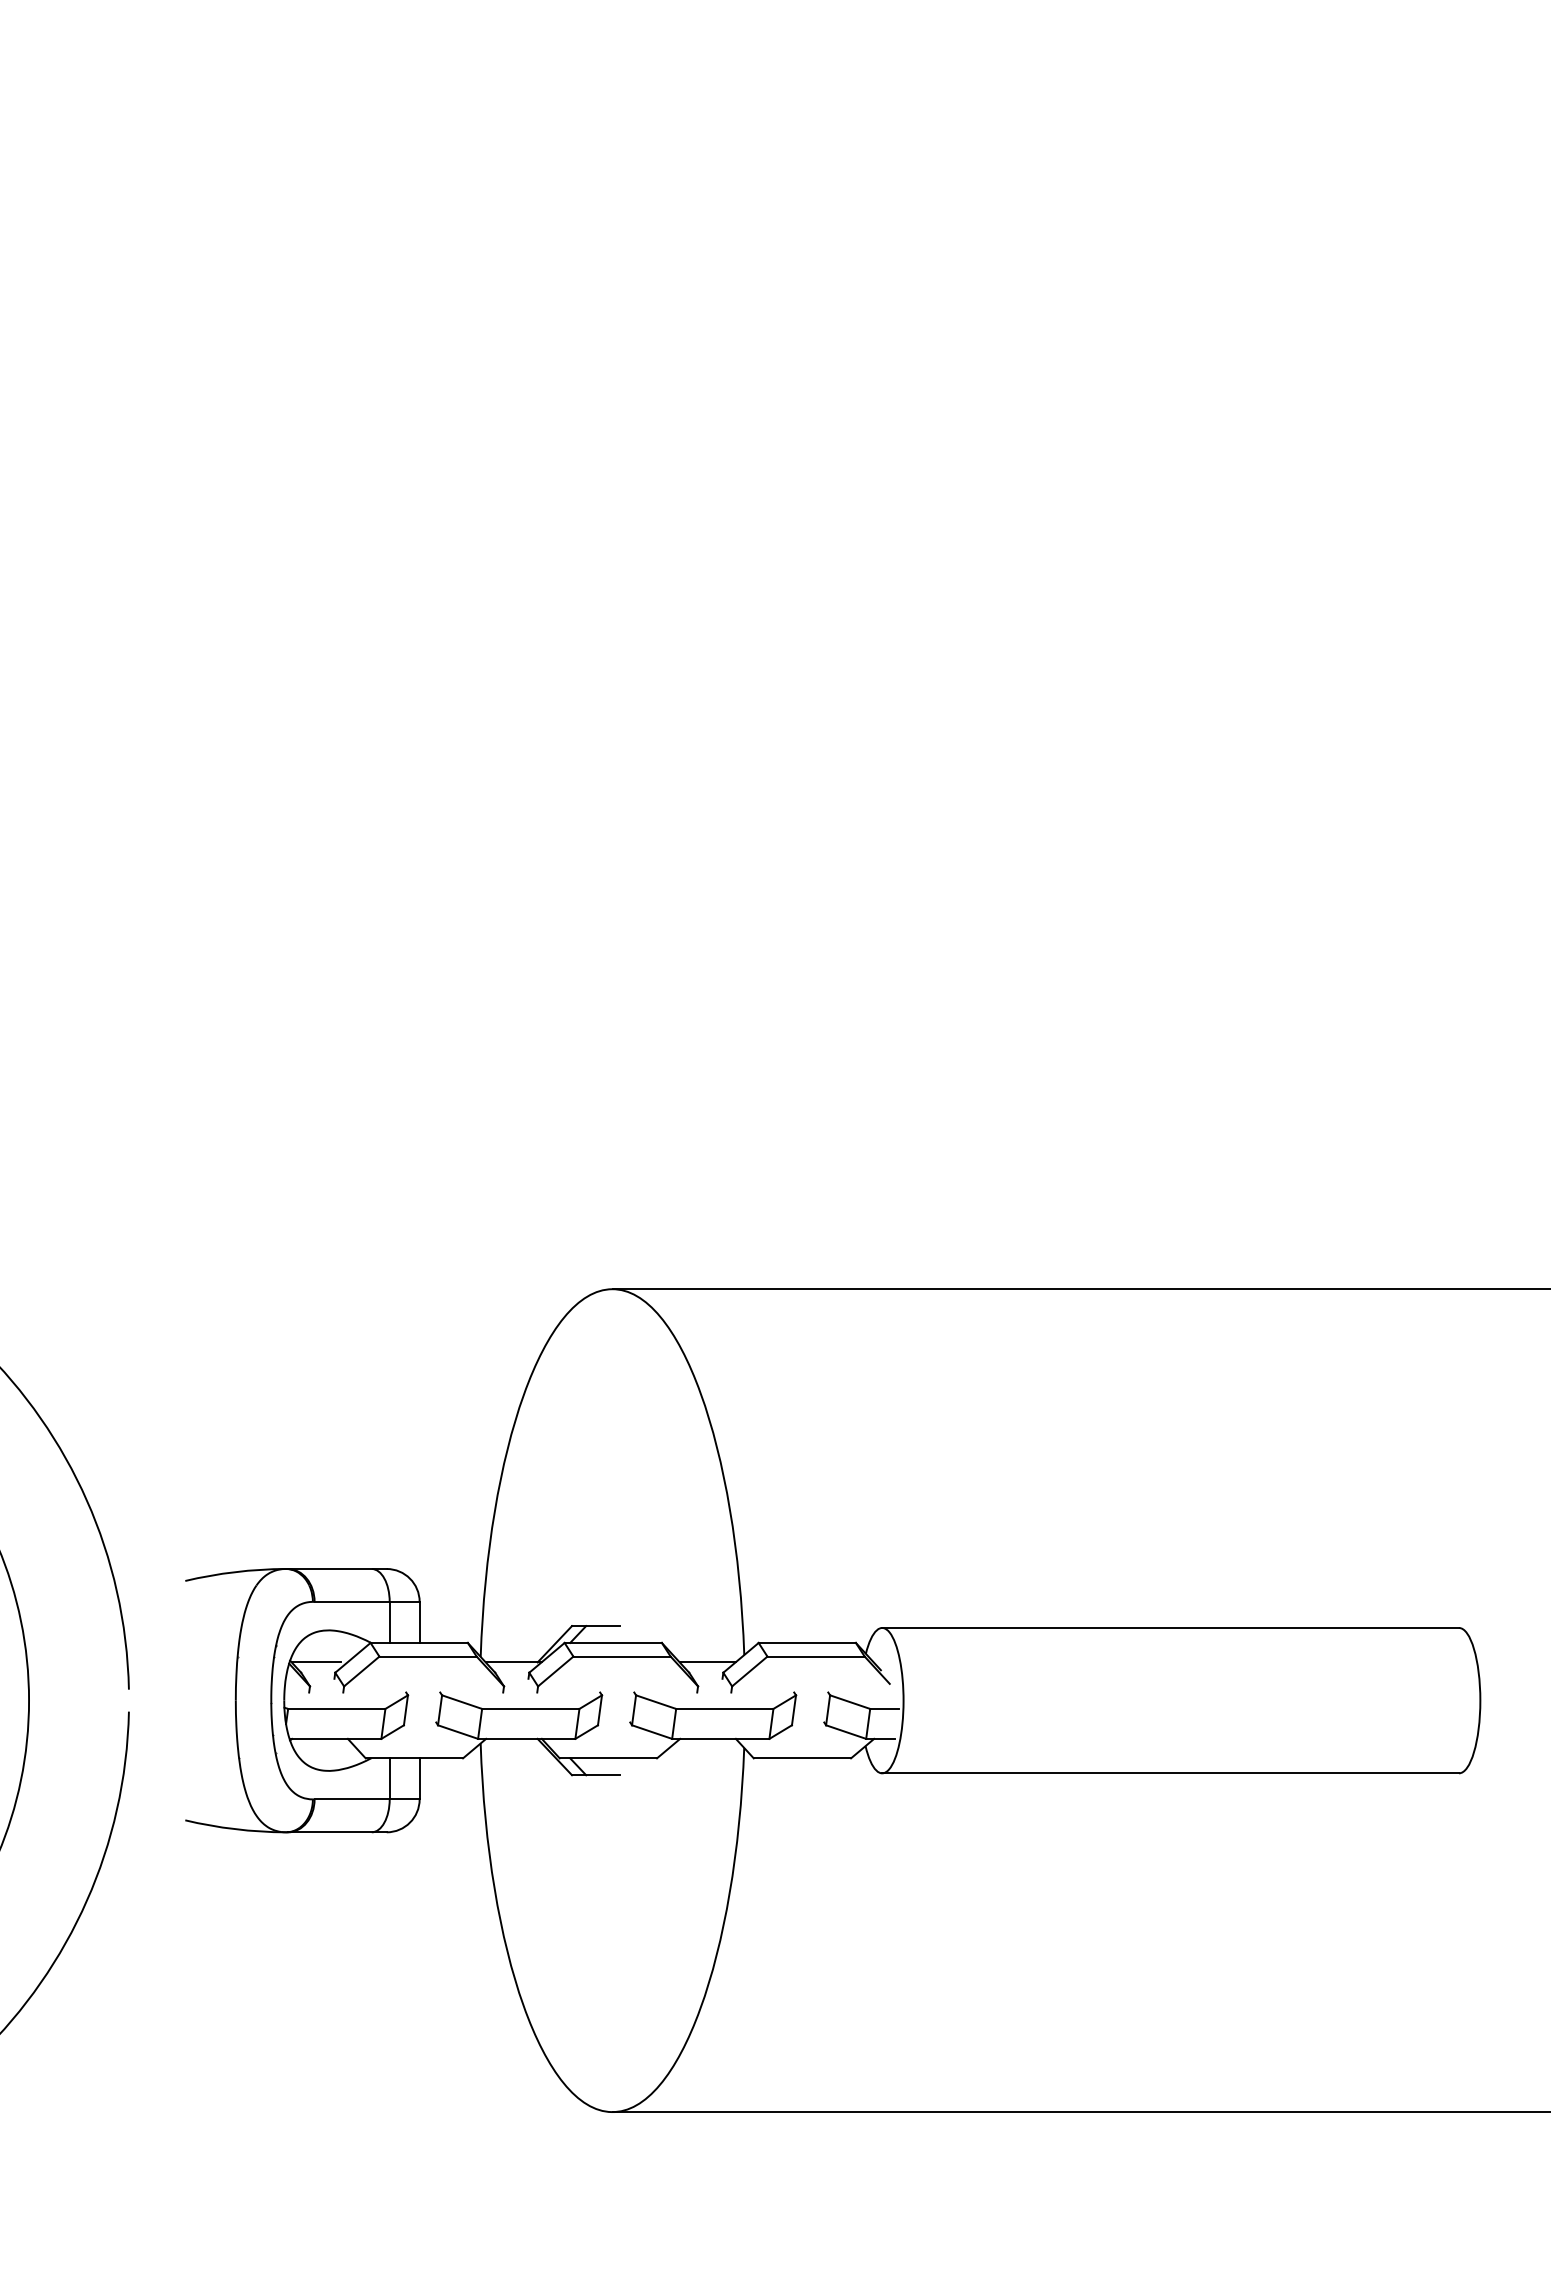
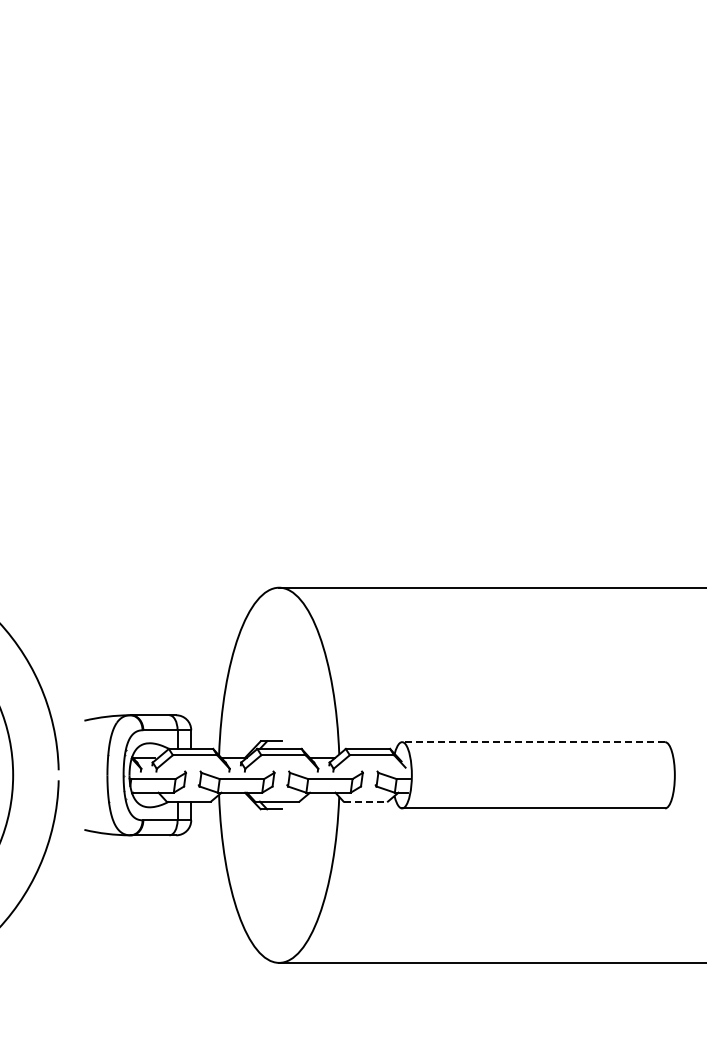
line: (1170, 1628) -> (533, 742), solid -> dashed
line: (804, 1758) -> (366, 801), solid -> dashed

